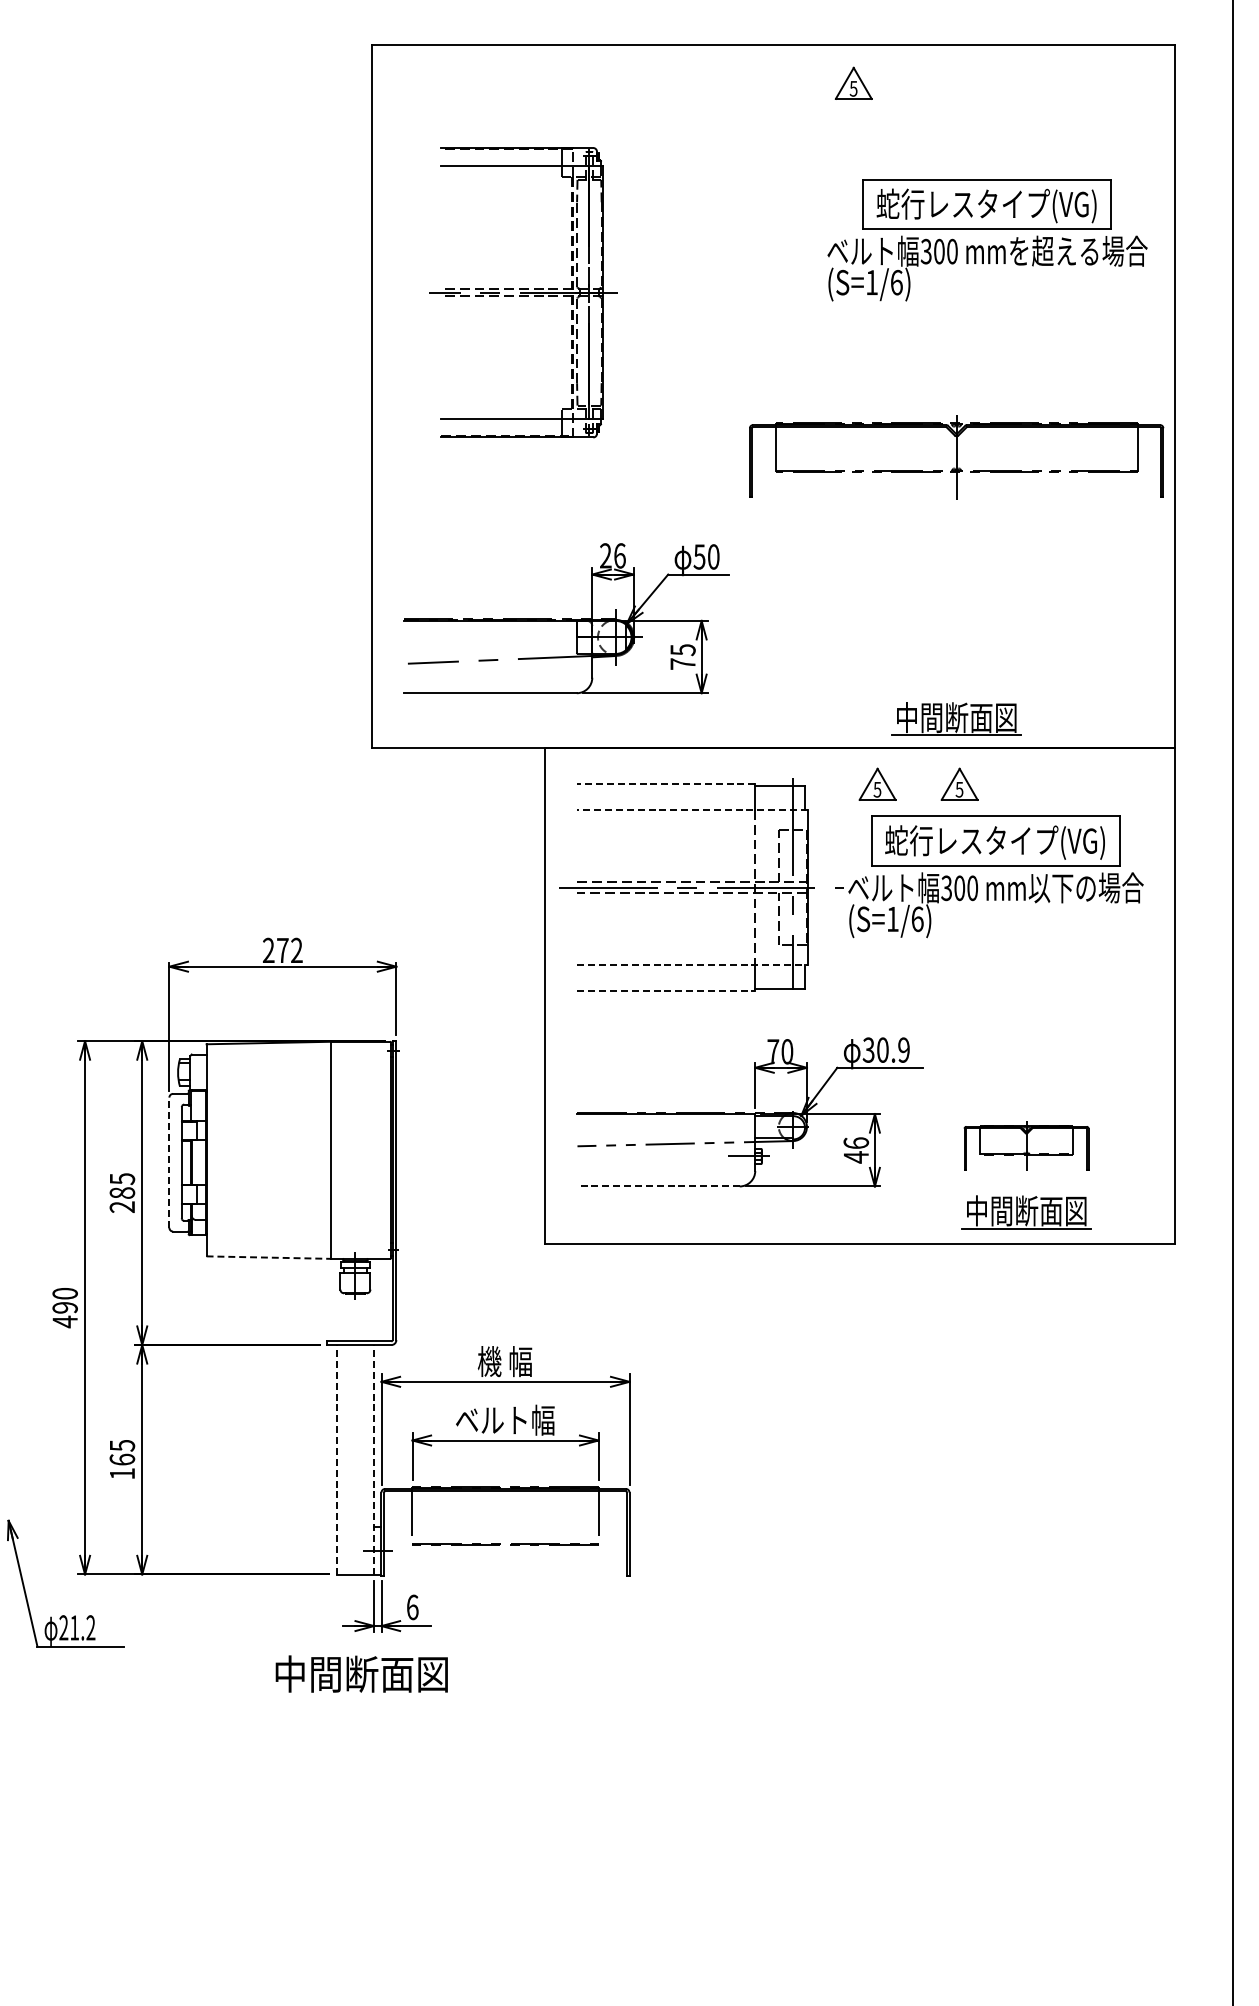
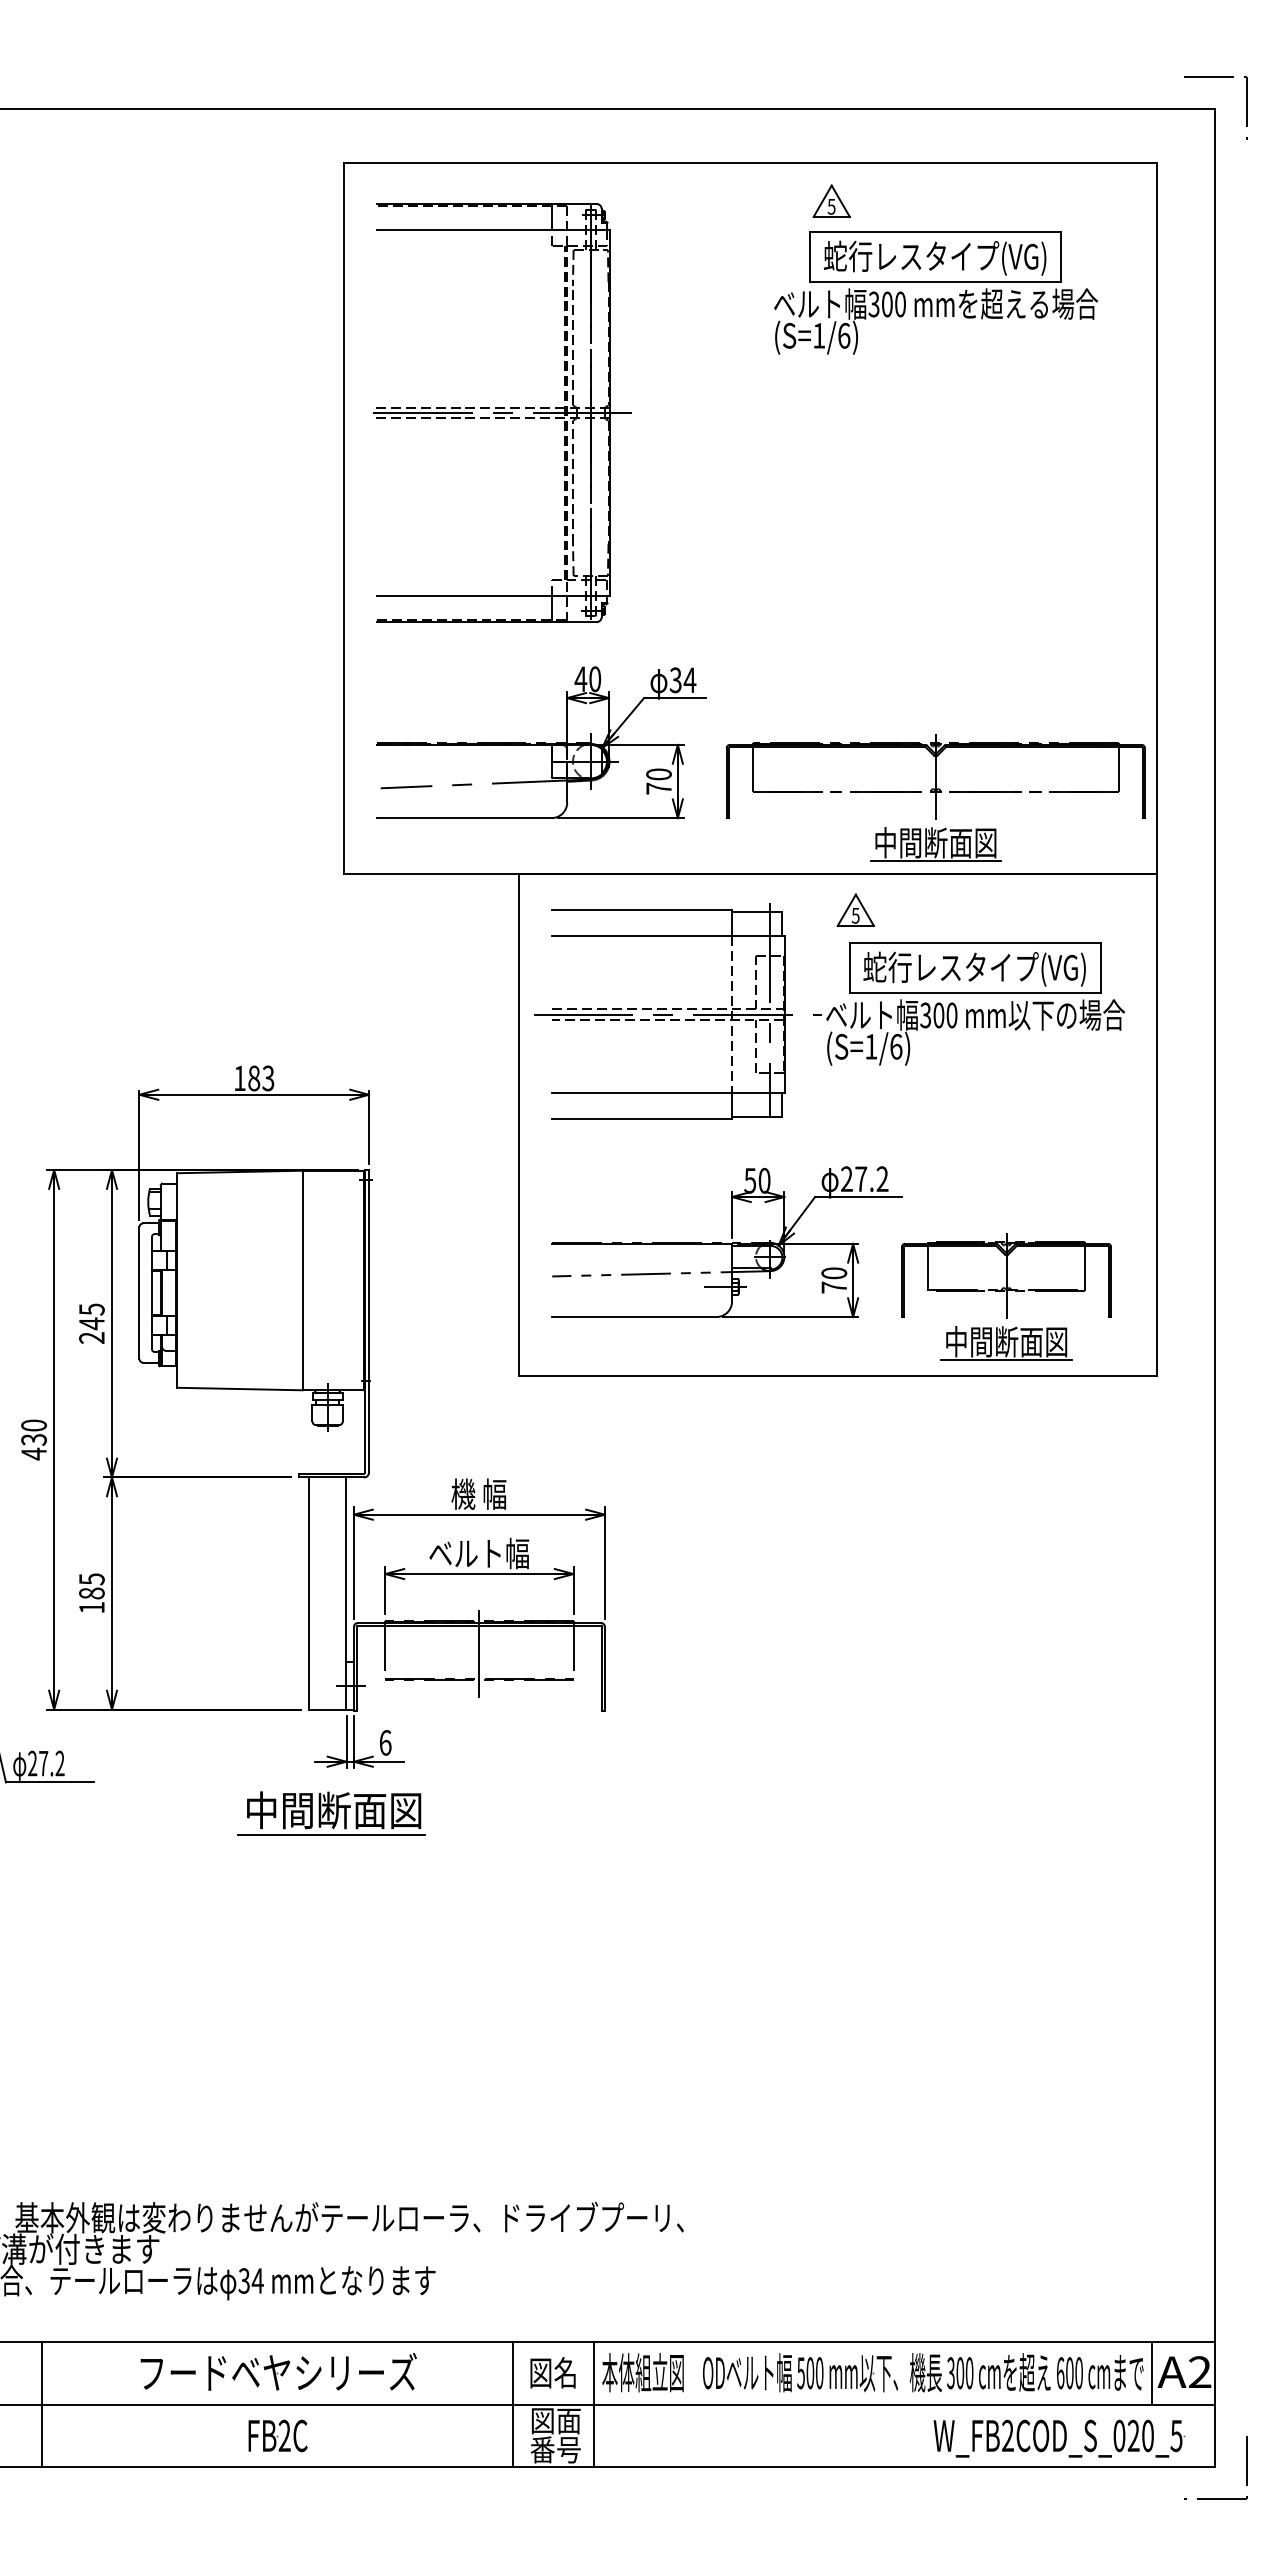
part: (987, 245) -> (936, 298), moved
part: (528, 292) -> (502, 412), size x1.43
part: (956, 456) -> (935, 776), moved
text: (612, 556) -> (587, 679), 26 -> 40
text: (707, 557) -> (683, 680), 50 -> 34
text: (682, 650) -> (658, 774), 75 -> 70
line: (666, 784) -> (642, 910), dashed -> solid
part: (959, 784) -> (938, 910), removed
line: (692, 810) -> (668, 936), dashed -> solid
text: (283, 950) -> (254, 1078), 272 -> 183
line: (693, 965) -> (669, 1093), dashed -> solid
line: (666, 991) -> (642, 1119), dashed -> solid
text: (886, 1050) -> (864, 1179), 30.9 -> 27.2
text: (773, 1051) -> (750, 1180), 70 -> 50
part: (1026, 1145) -> (1006, 1275), size x1.67
text: (856, 1150) -> (834, 1280), 46 -> 70
line: (169, 1163) -> (139, 1293), dashed -> solid
line: (657, 1186) -> (633, 1317), dashed -> solid
text: (121, 1192) -> (91, 1323), 285 -> 245
line: (268, 1258) -> (239, 1389), dashed -> solid
text: (64, 1307) -> (33, 1439), 490 -> 430
text: (121, 1459) -> (91, 1593), 165 -> 185
line: (336, 1459) -> (308, 1593), dashed -> solid
line: (374, 1459) -> (346, 1593), dashed -> solid
line: (505, 1519) -> (479, 1653), added
text: (74, 1627) -> (43, 1763), 21.2 -> 27.2
line: (359, 1698) -> (331, 1835), added

